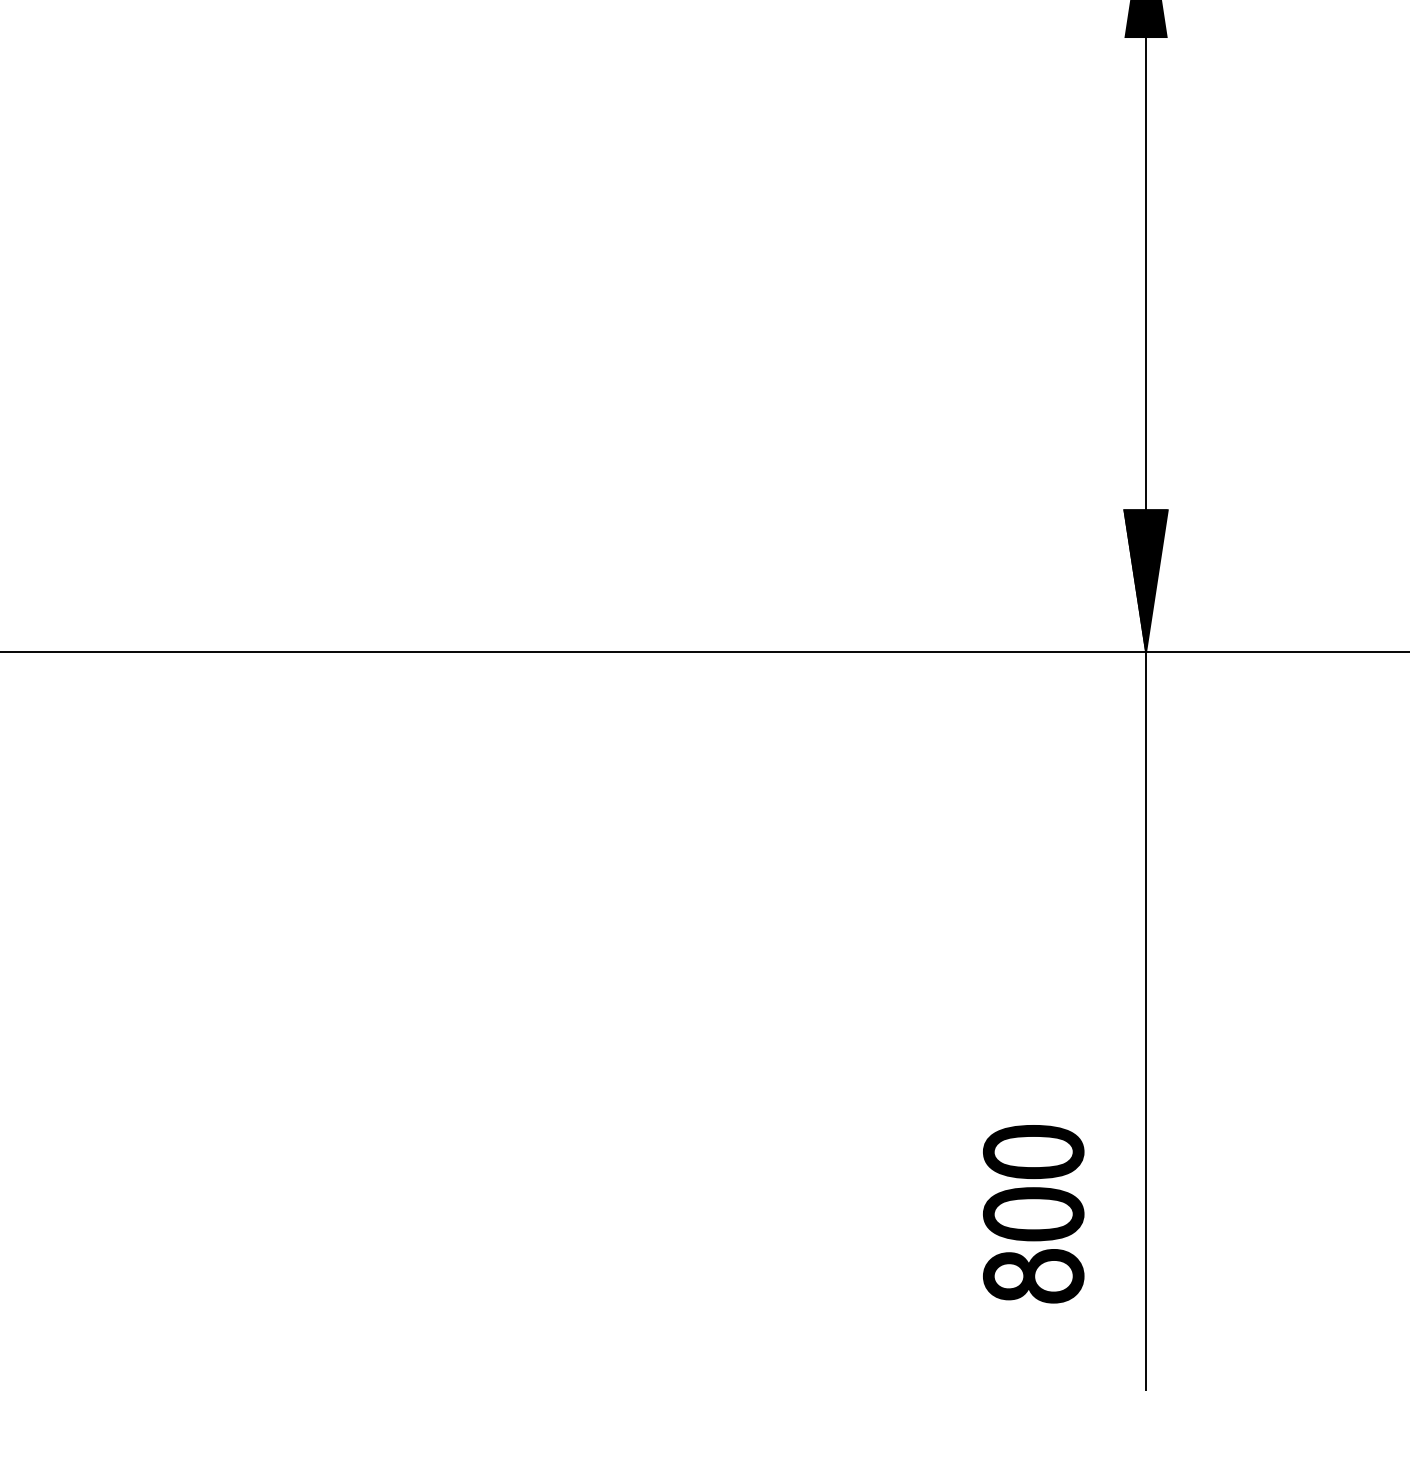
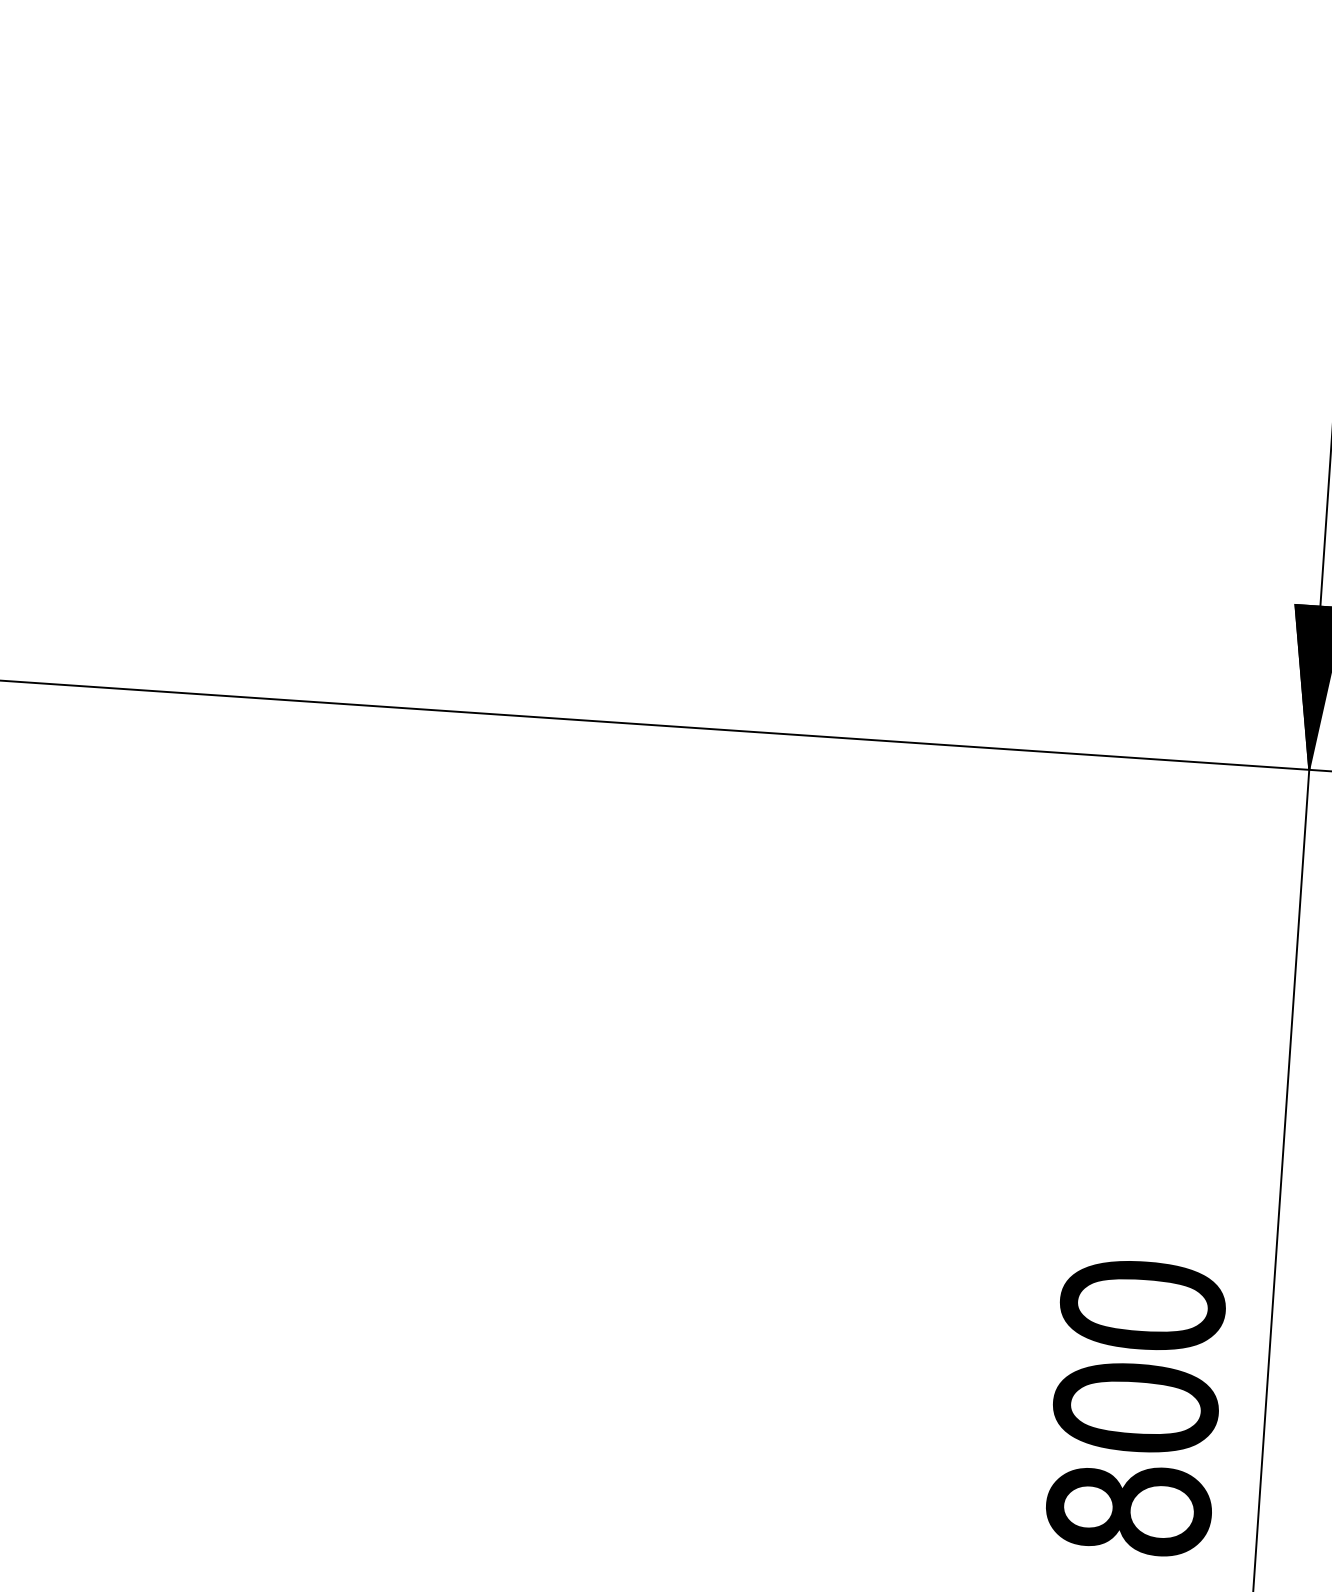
part: (1033, 1214) -> (1135, 1408), size x1.43

